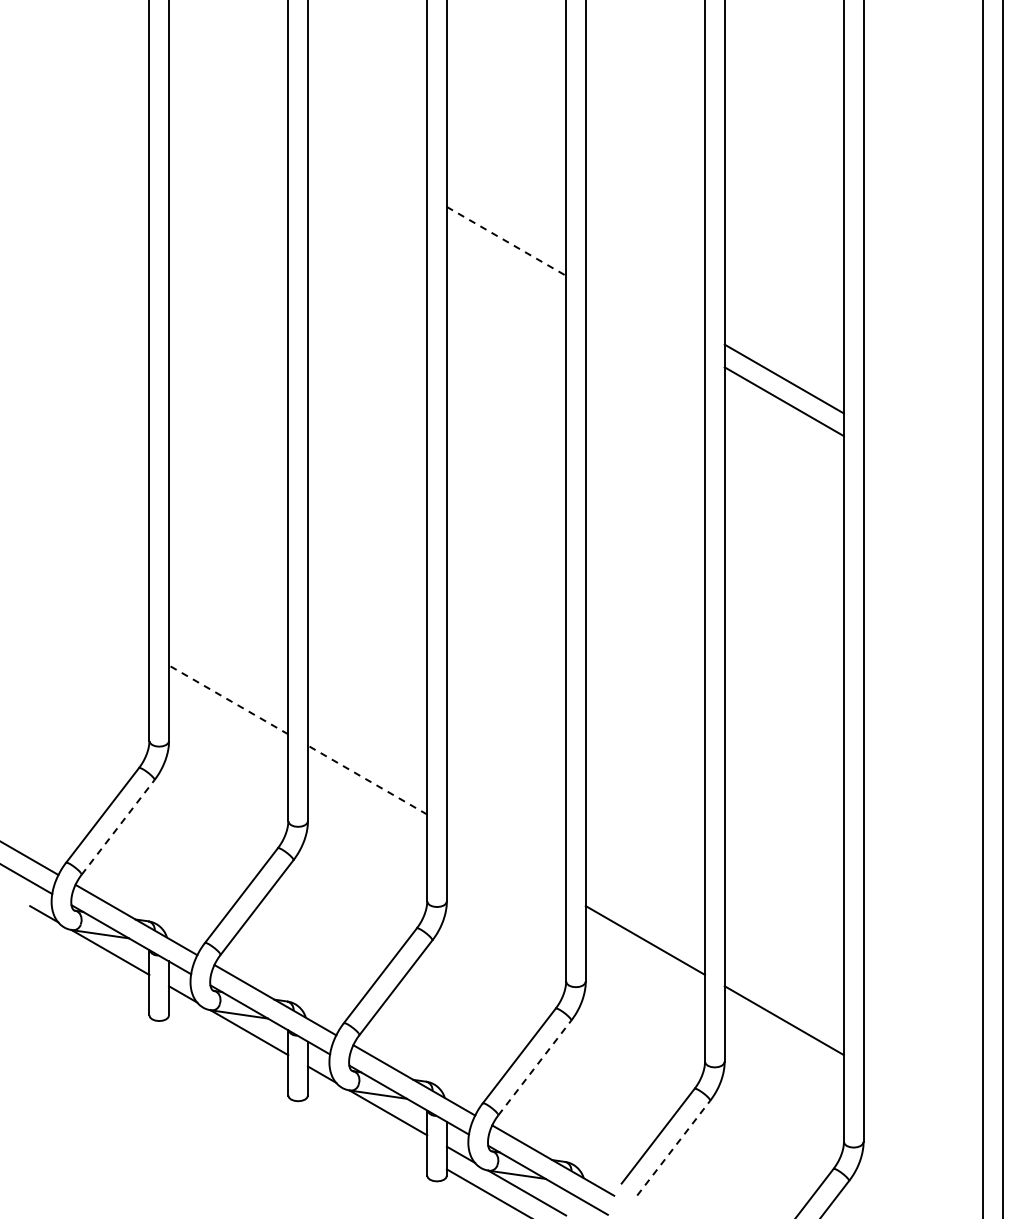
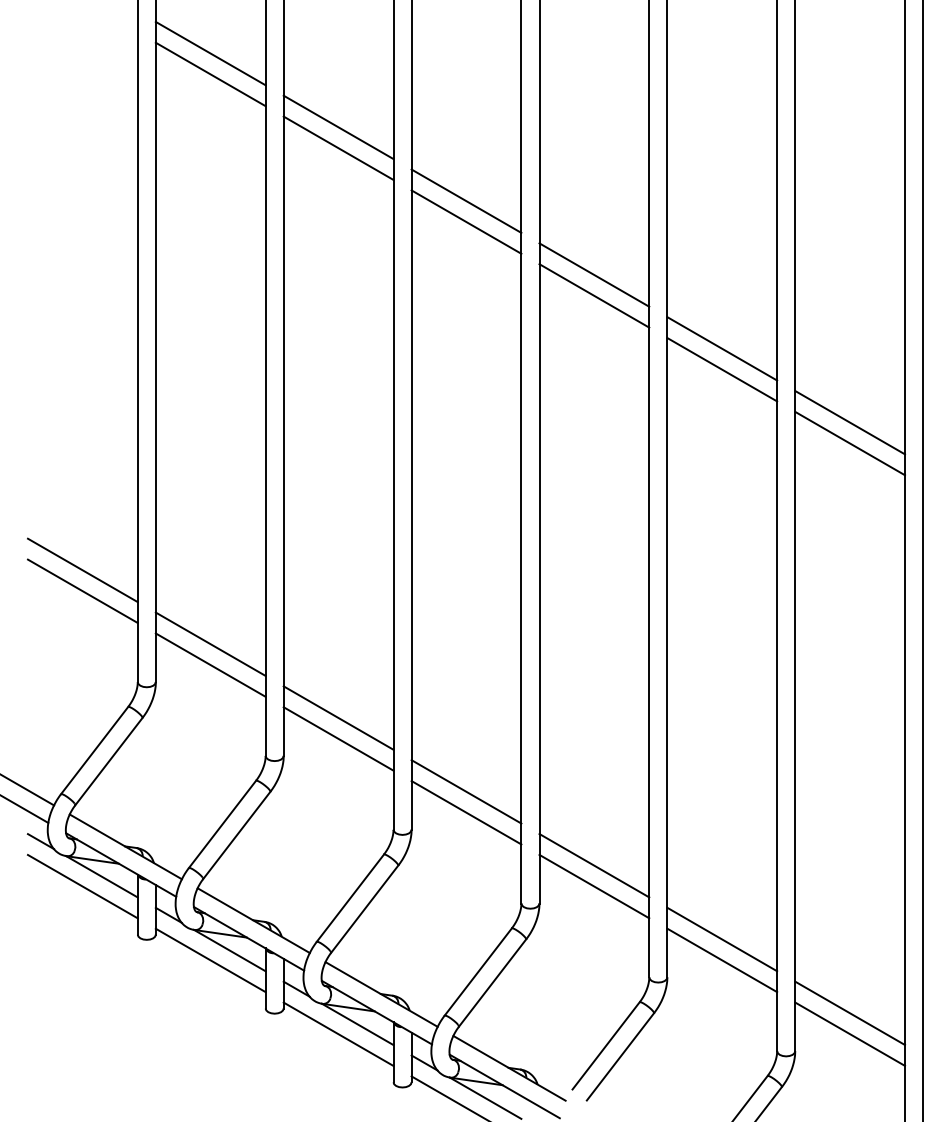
line: (228, 57) -> (210, 52), added
line: (228, 80) -> (210, 74), added
line: (367, 138) -> (338, 127), added
line: (367, 160) -> (338, 147), added
line: (506, 218) -> (466, 201), added
line: (506, 241) -> (466, 222), dashed -> solid
line: (645, 298) -> (594, 274), added
line: (645, 321) -> (594, 295), added
line: (922, 458) -> (849, 421), added
line: (922, 481) -> (849, 443), added
line: (89, 619) -> (82, 570), added
line: (89, 642) -> (82, 591), added
line: (228, 699) -> (210, 643), dashed -> solid
line: (228, 722) -> (210, 665), added
line: (367, 780) -> (338, 718), dashed -> solid
line: (367, 802) -> (338, 738), added
line: (118, 827) -> (109, 761), dashed -> solid
line: (506, 859) -> (466, 791), added
line: (506, 882) -> (466, 812), added
line: (89, 962) -> (82, 885), added
line: (645, 962) -> (594, 885), added
line: (228, 1042) -> (210, 959), added
line: (783, 1042) -> (721, 959), added
line: (534, 1067) -> (492, 982), dashed -> solid
line: (922, 1100) -> (849, 1013), added
line: (367, 1123) -> (338, 1034), added
line: (922, 1123) -> (849, 1034), added
line: (673, 1148) -> (620, 1057), dashed -> solid

